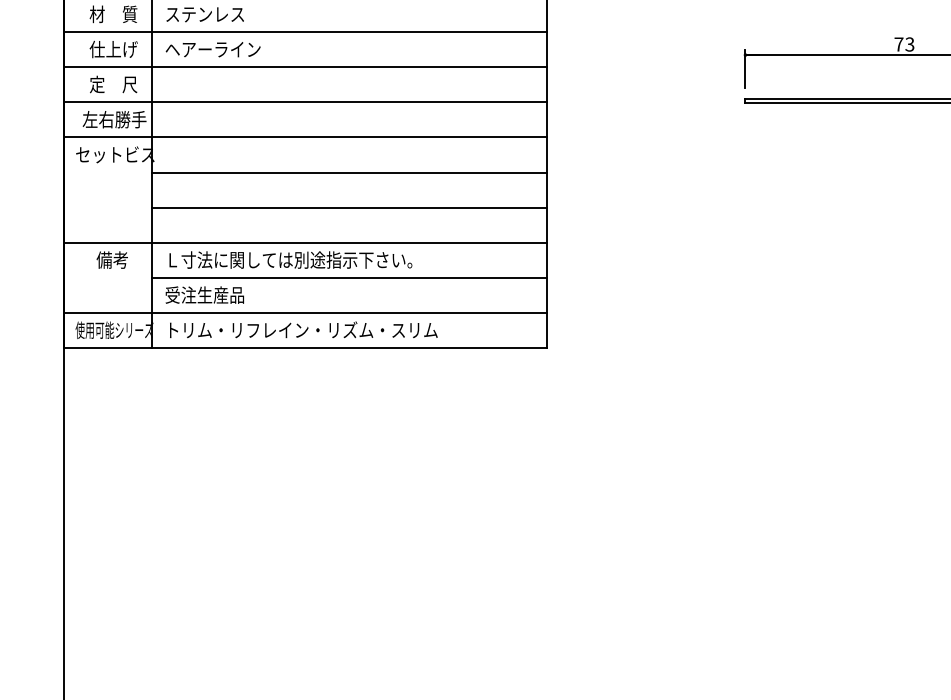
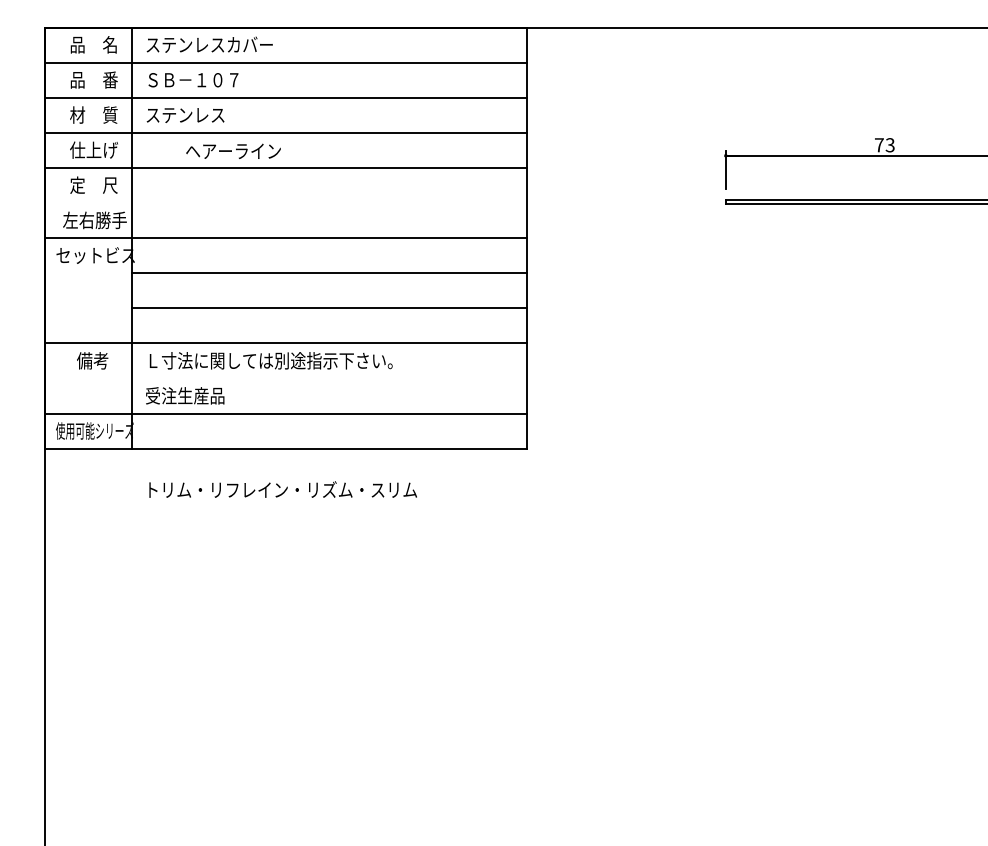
text: (213, 48) -> (233, 150), moved
line: (305, 102) -> (285, 203), removed
line: (349, 277) -> (329, 378), removed
text: (303, 329) -> (282, 489), moved

